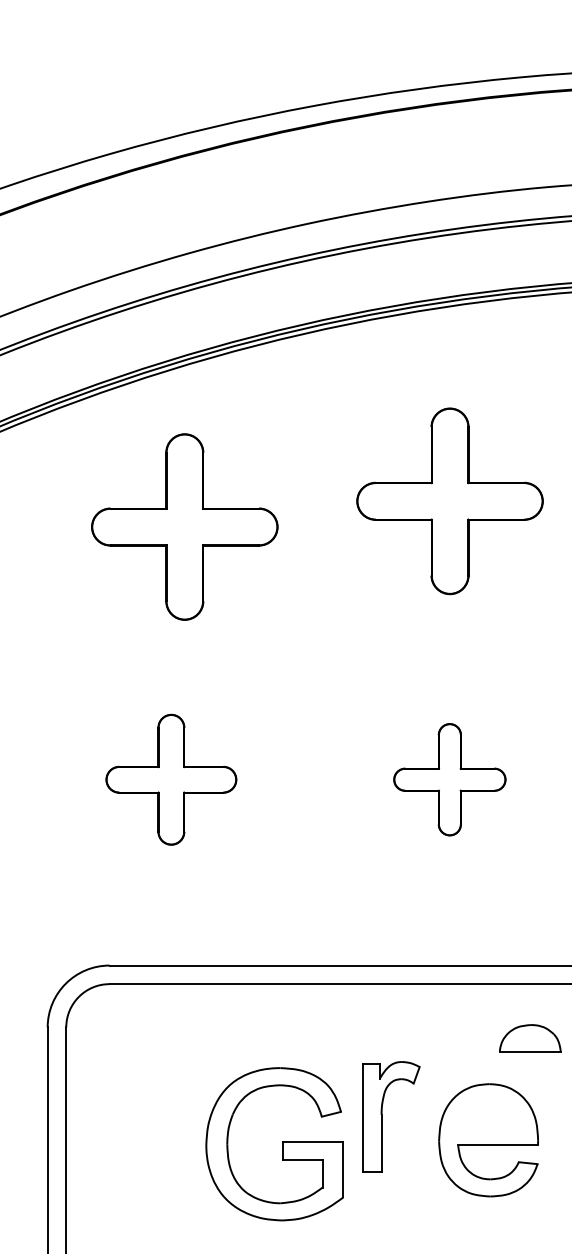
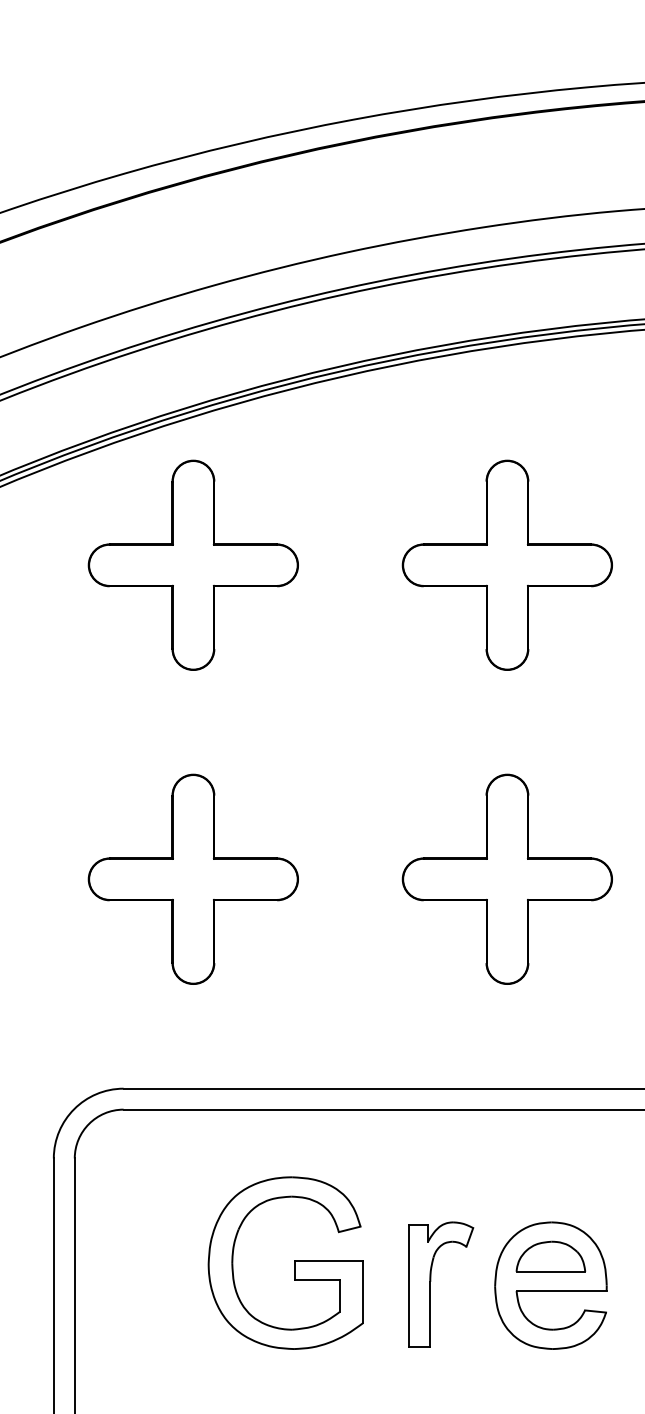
part: (183, 526) -> (192, 564), moved
part: (170, 779) -> (192, 878), size x1.43
part: (449, 779) -> (506, 878), size x1.67
part: (529, 1038) -> (550, 1256), moved
part: (382, 1114) -> (431, 1281), moved
part: (282, 1143) -> (294, 1262), moved

